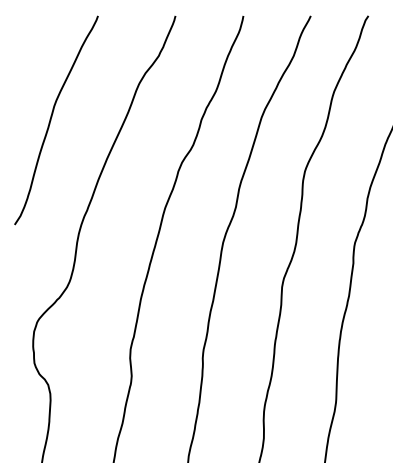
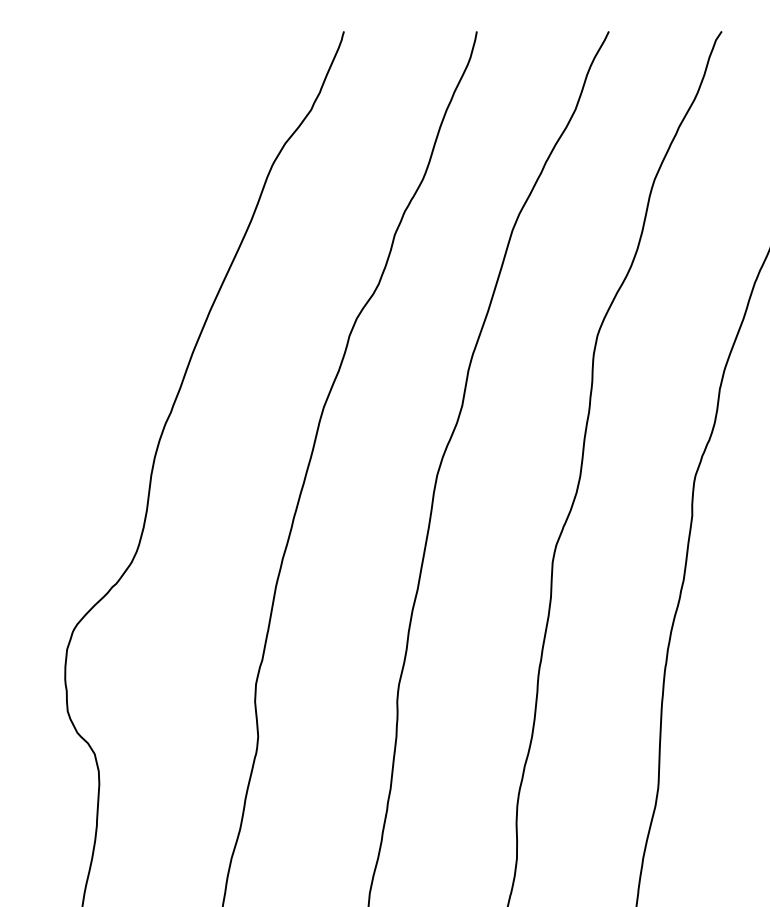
curve: (52, 117) -> (103, 230), removed

